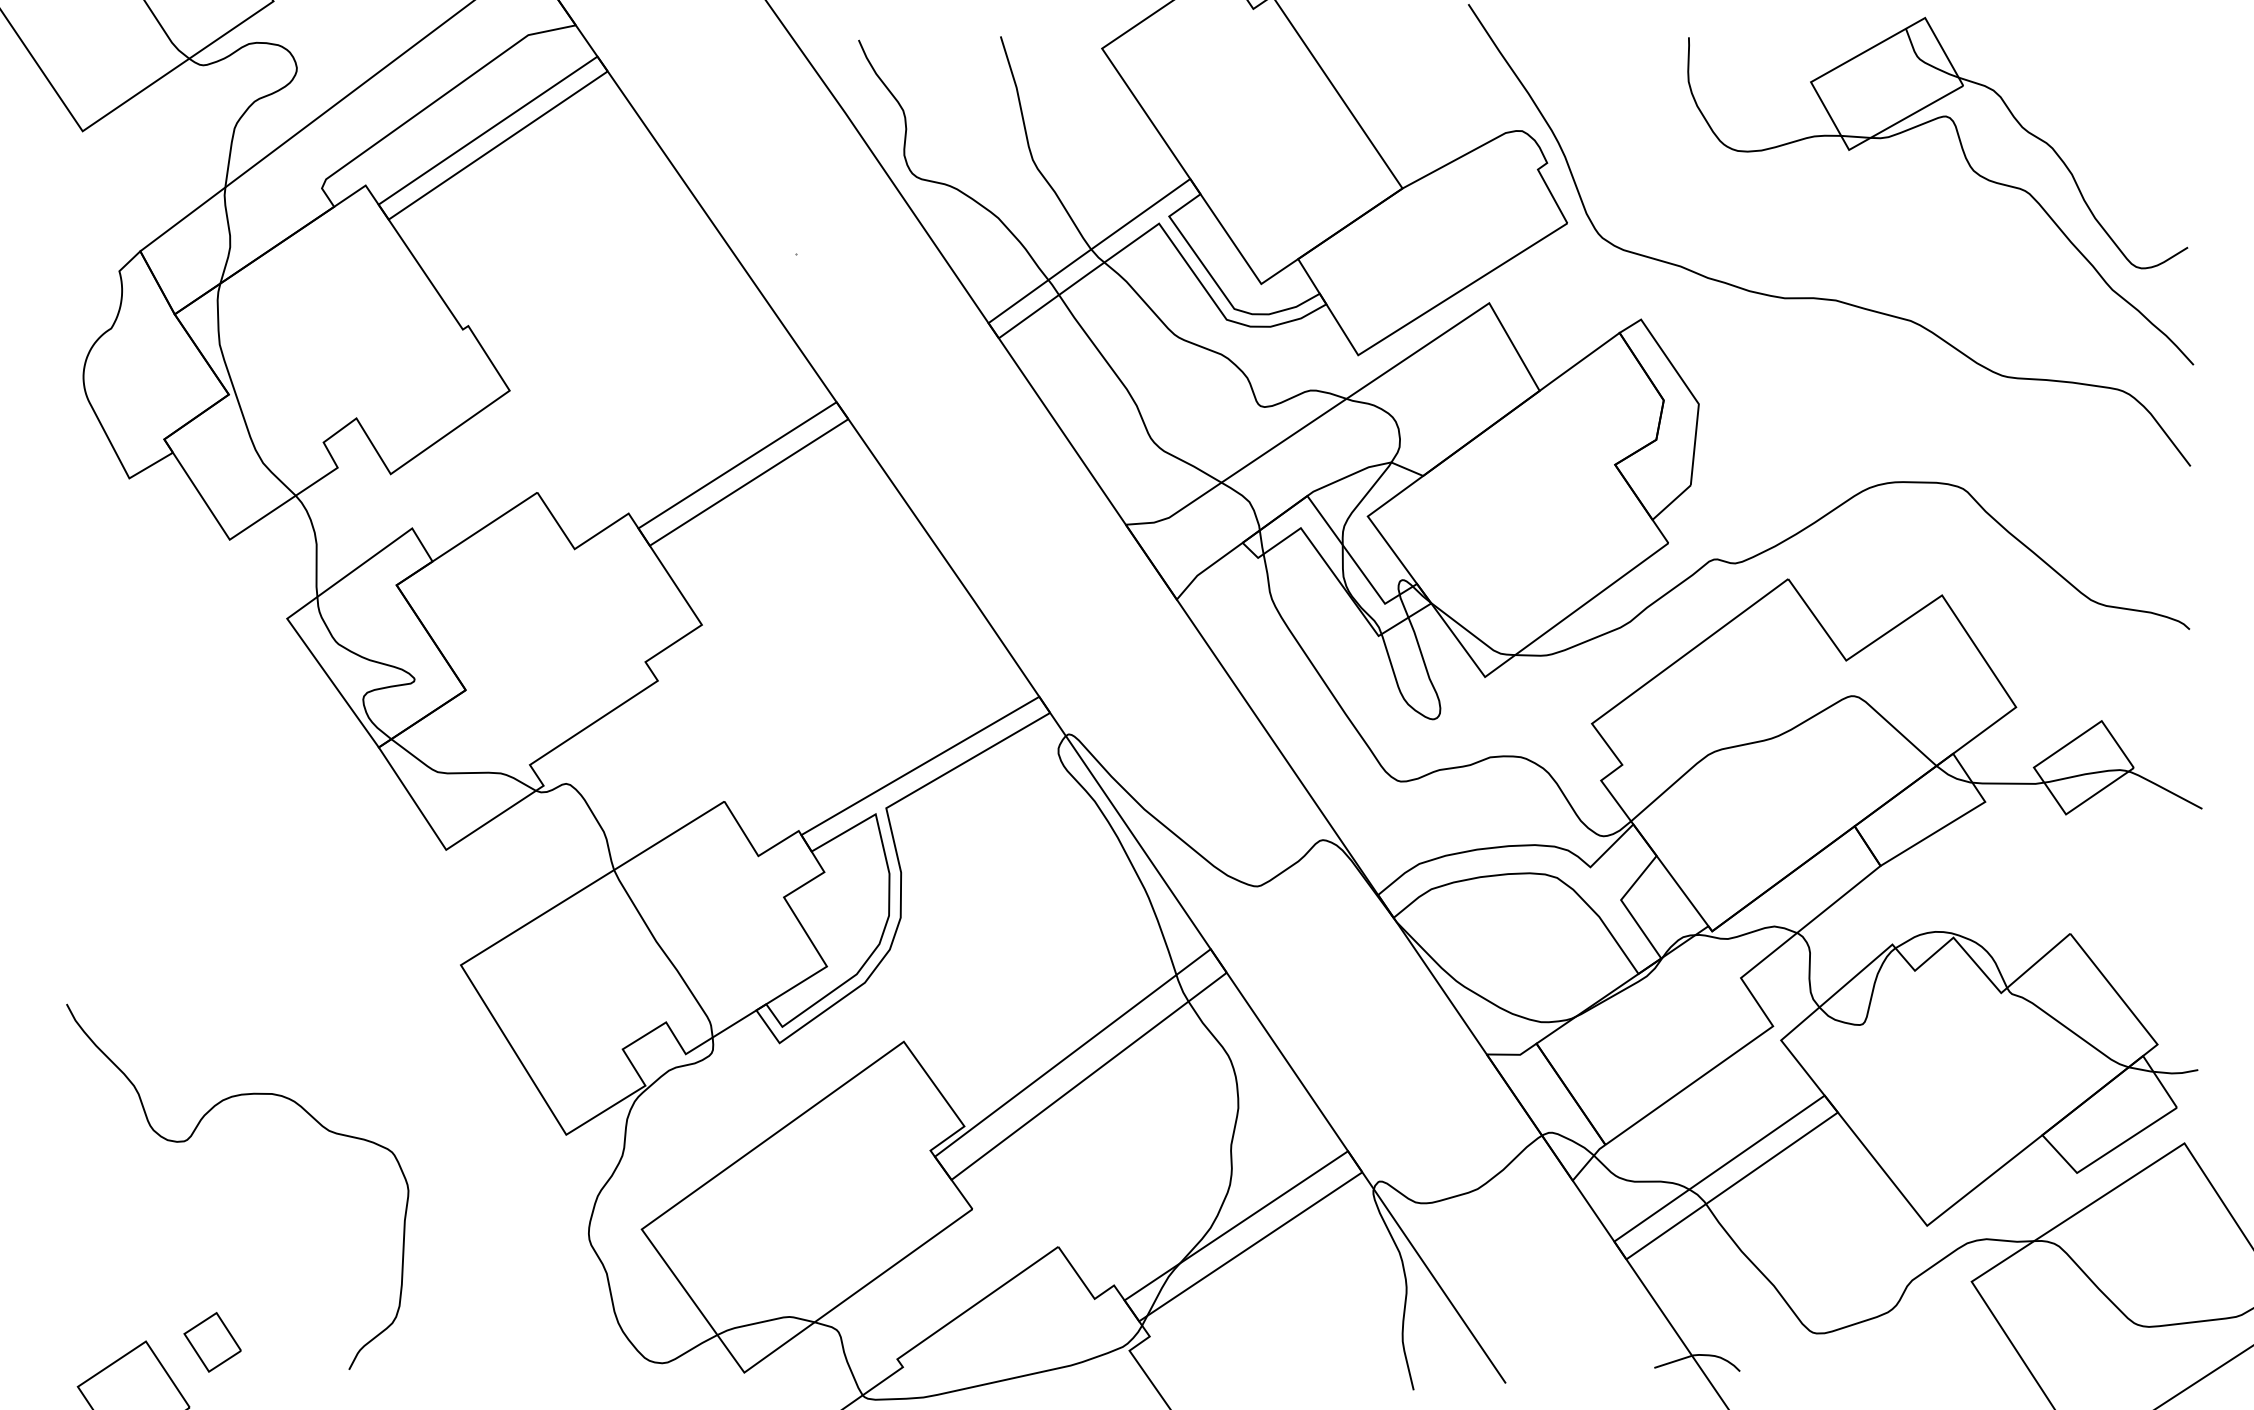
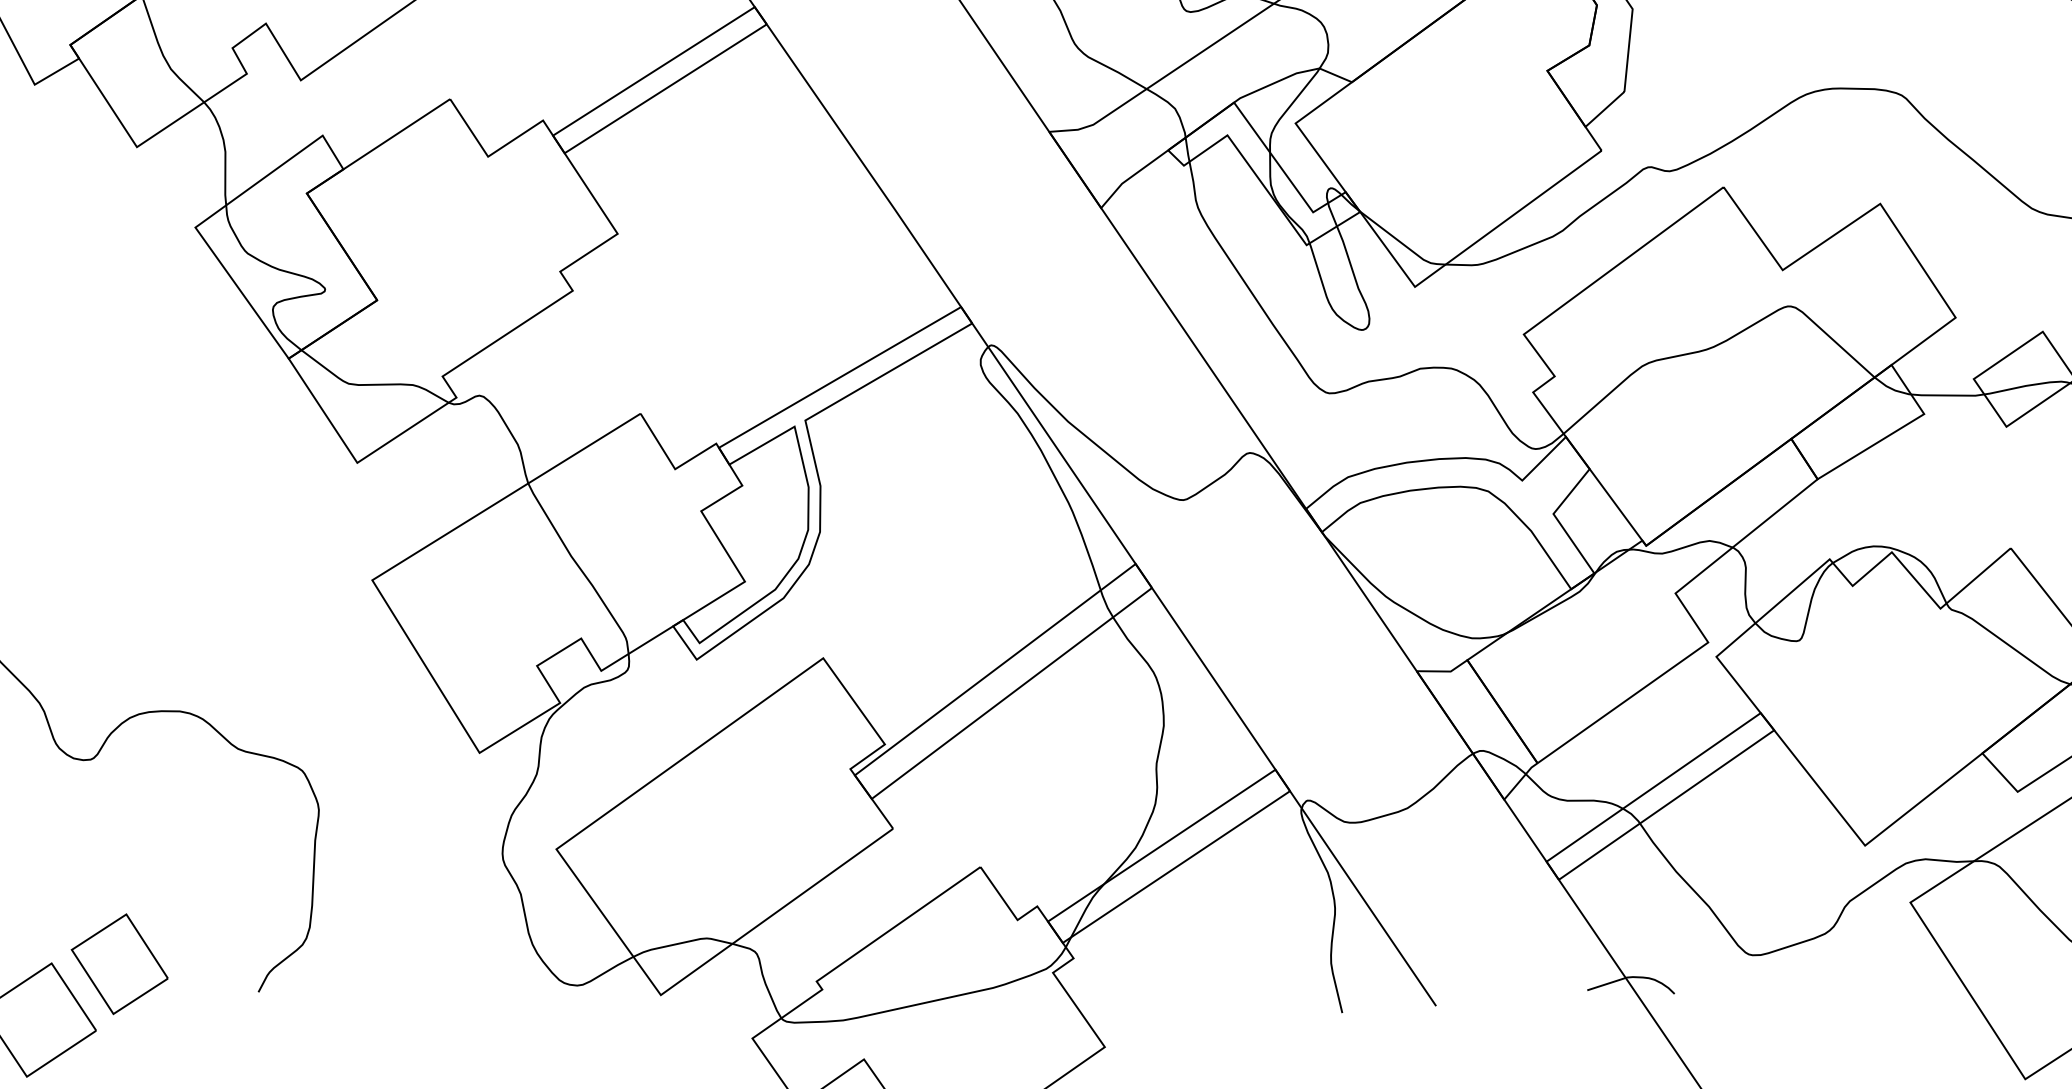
part: (212, 1342) -> (119, 964), size x1.67

